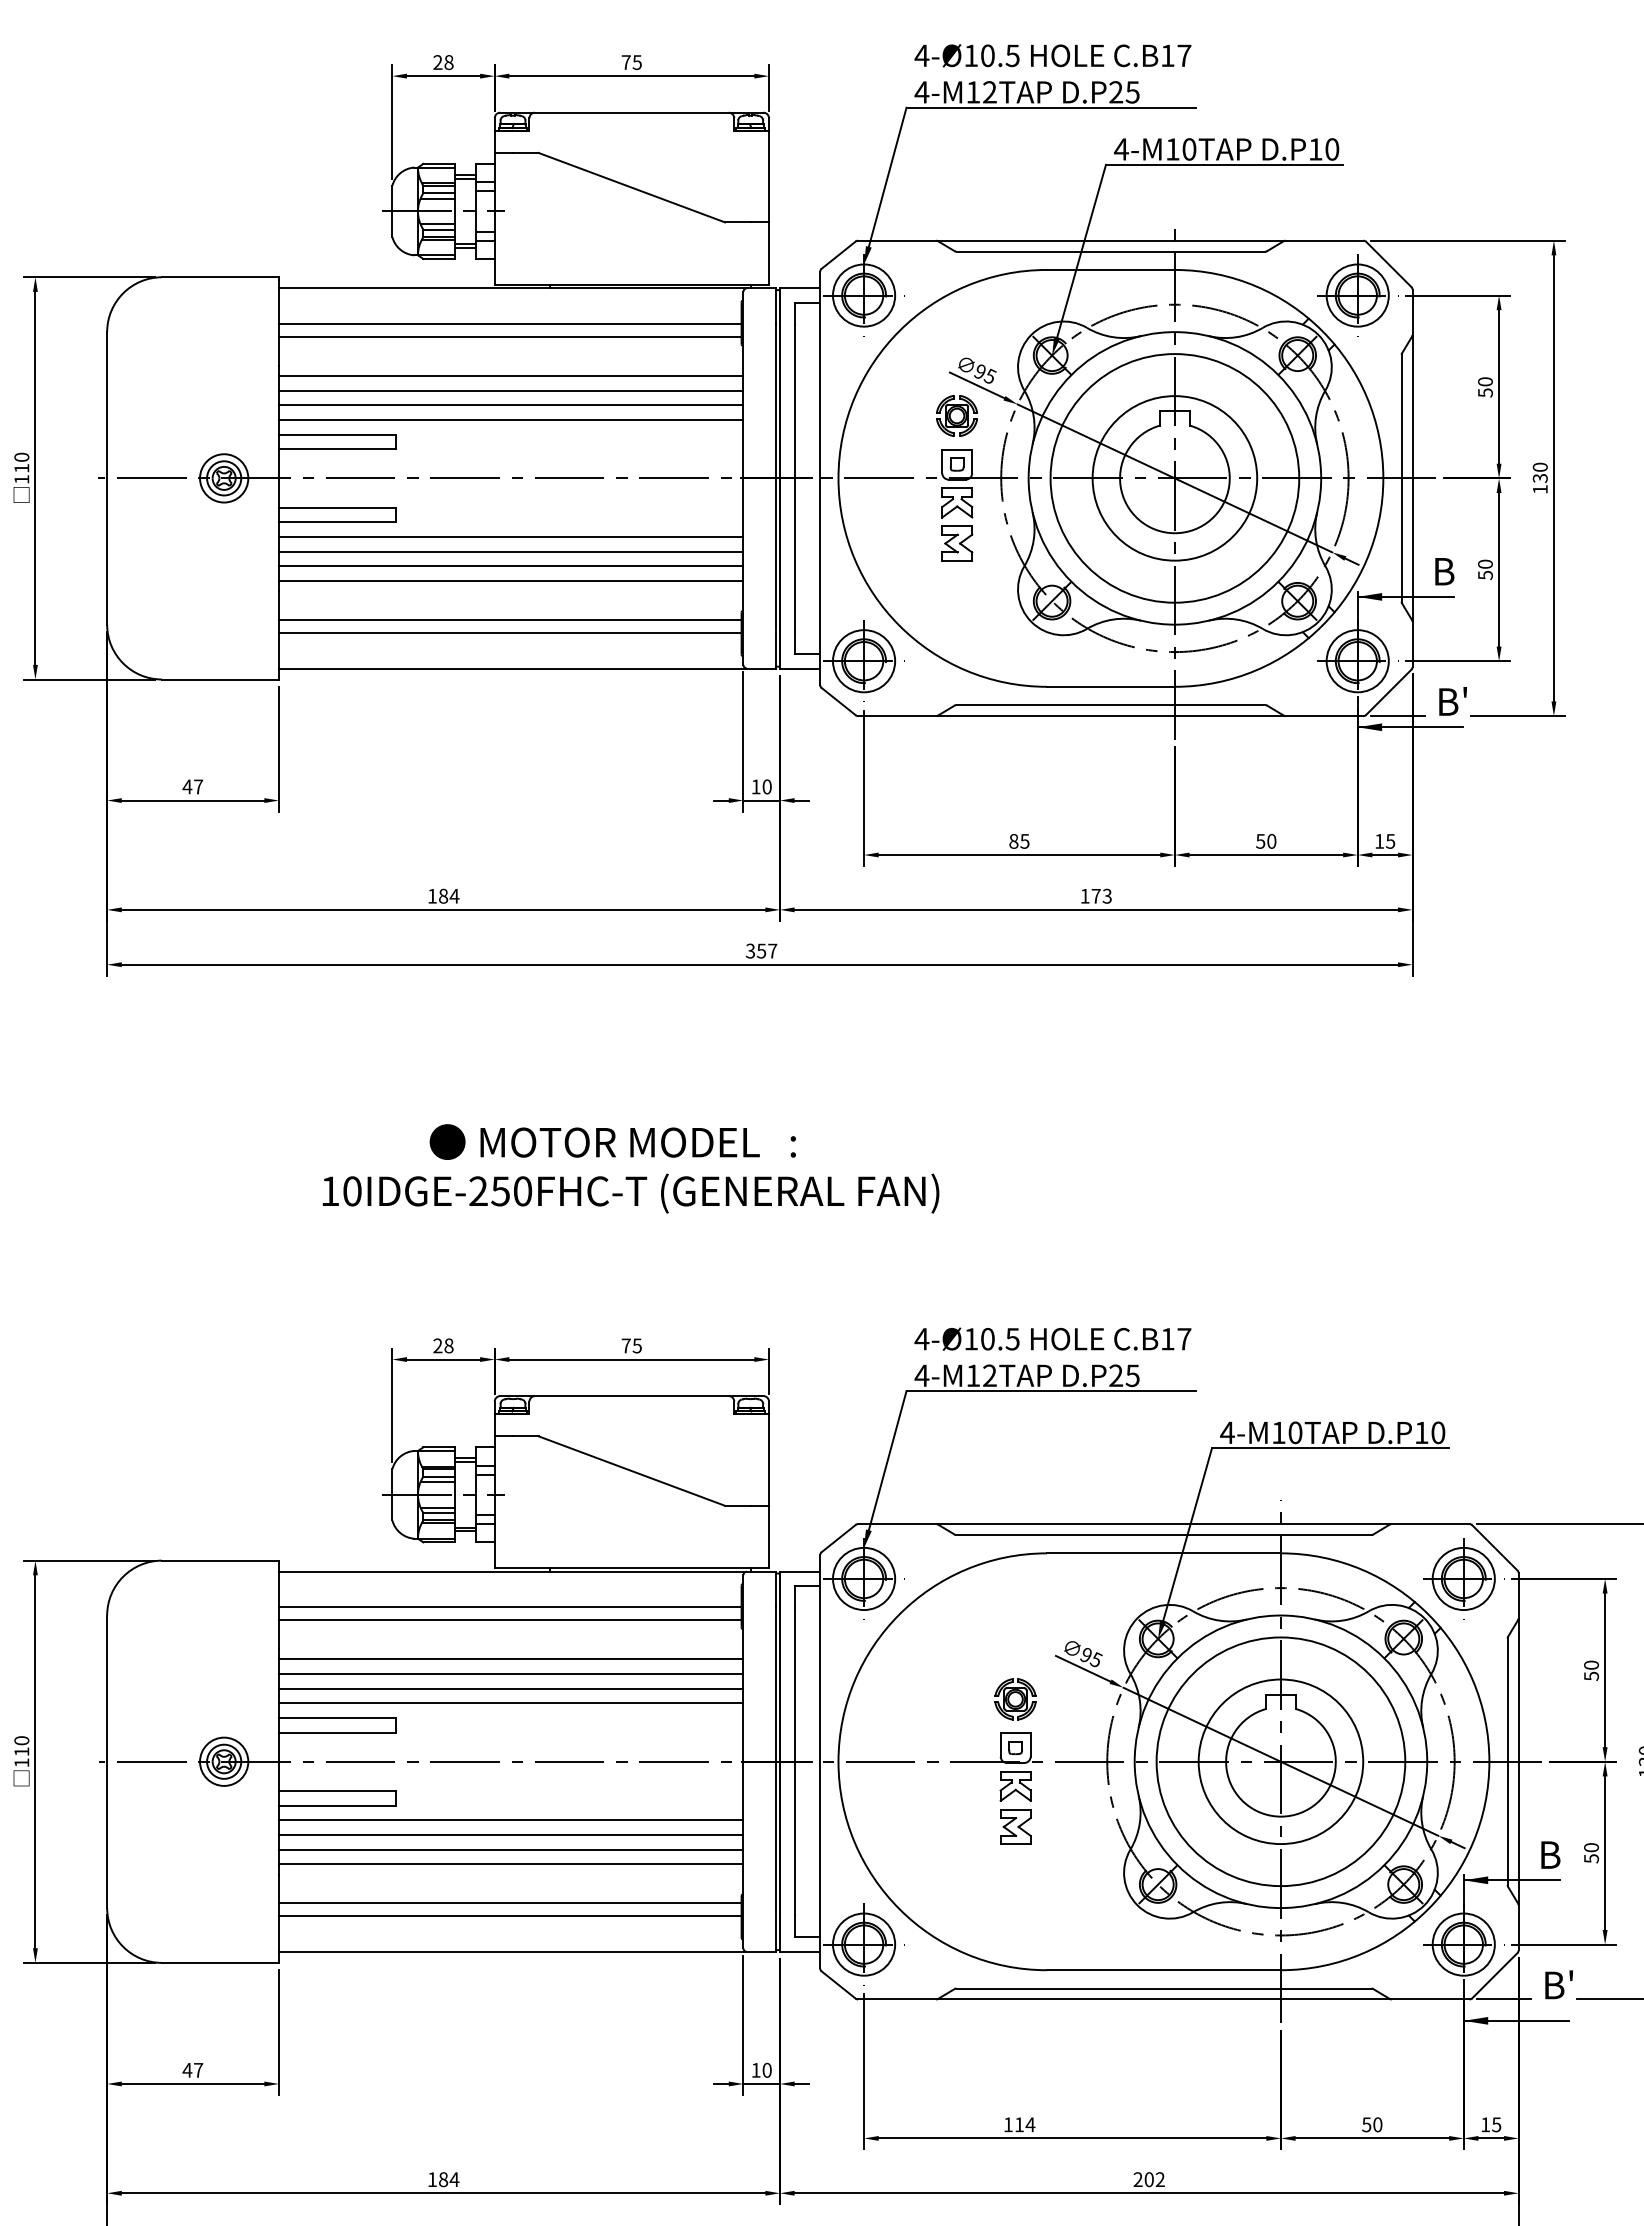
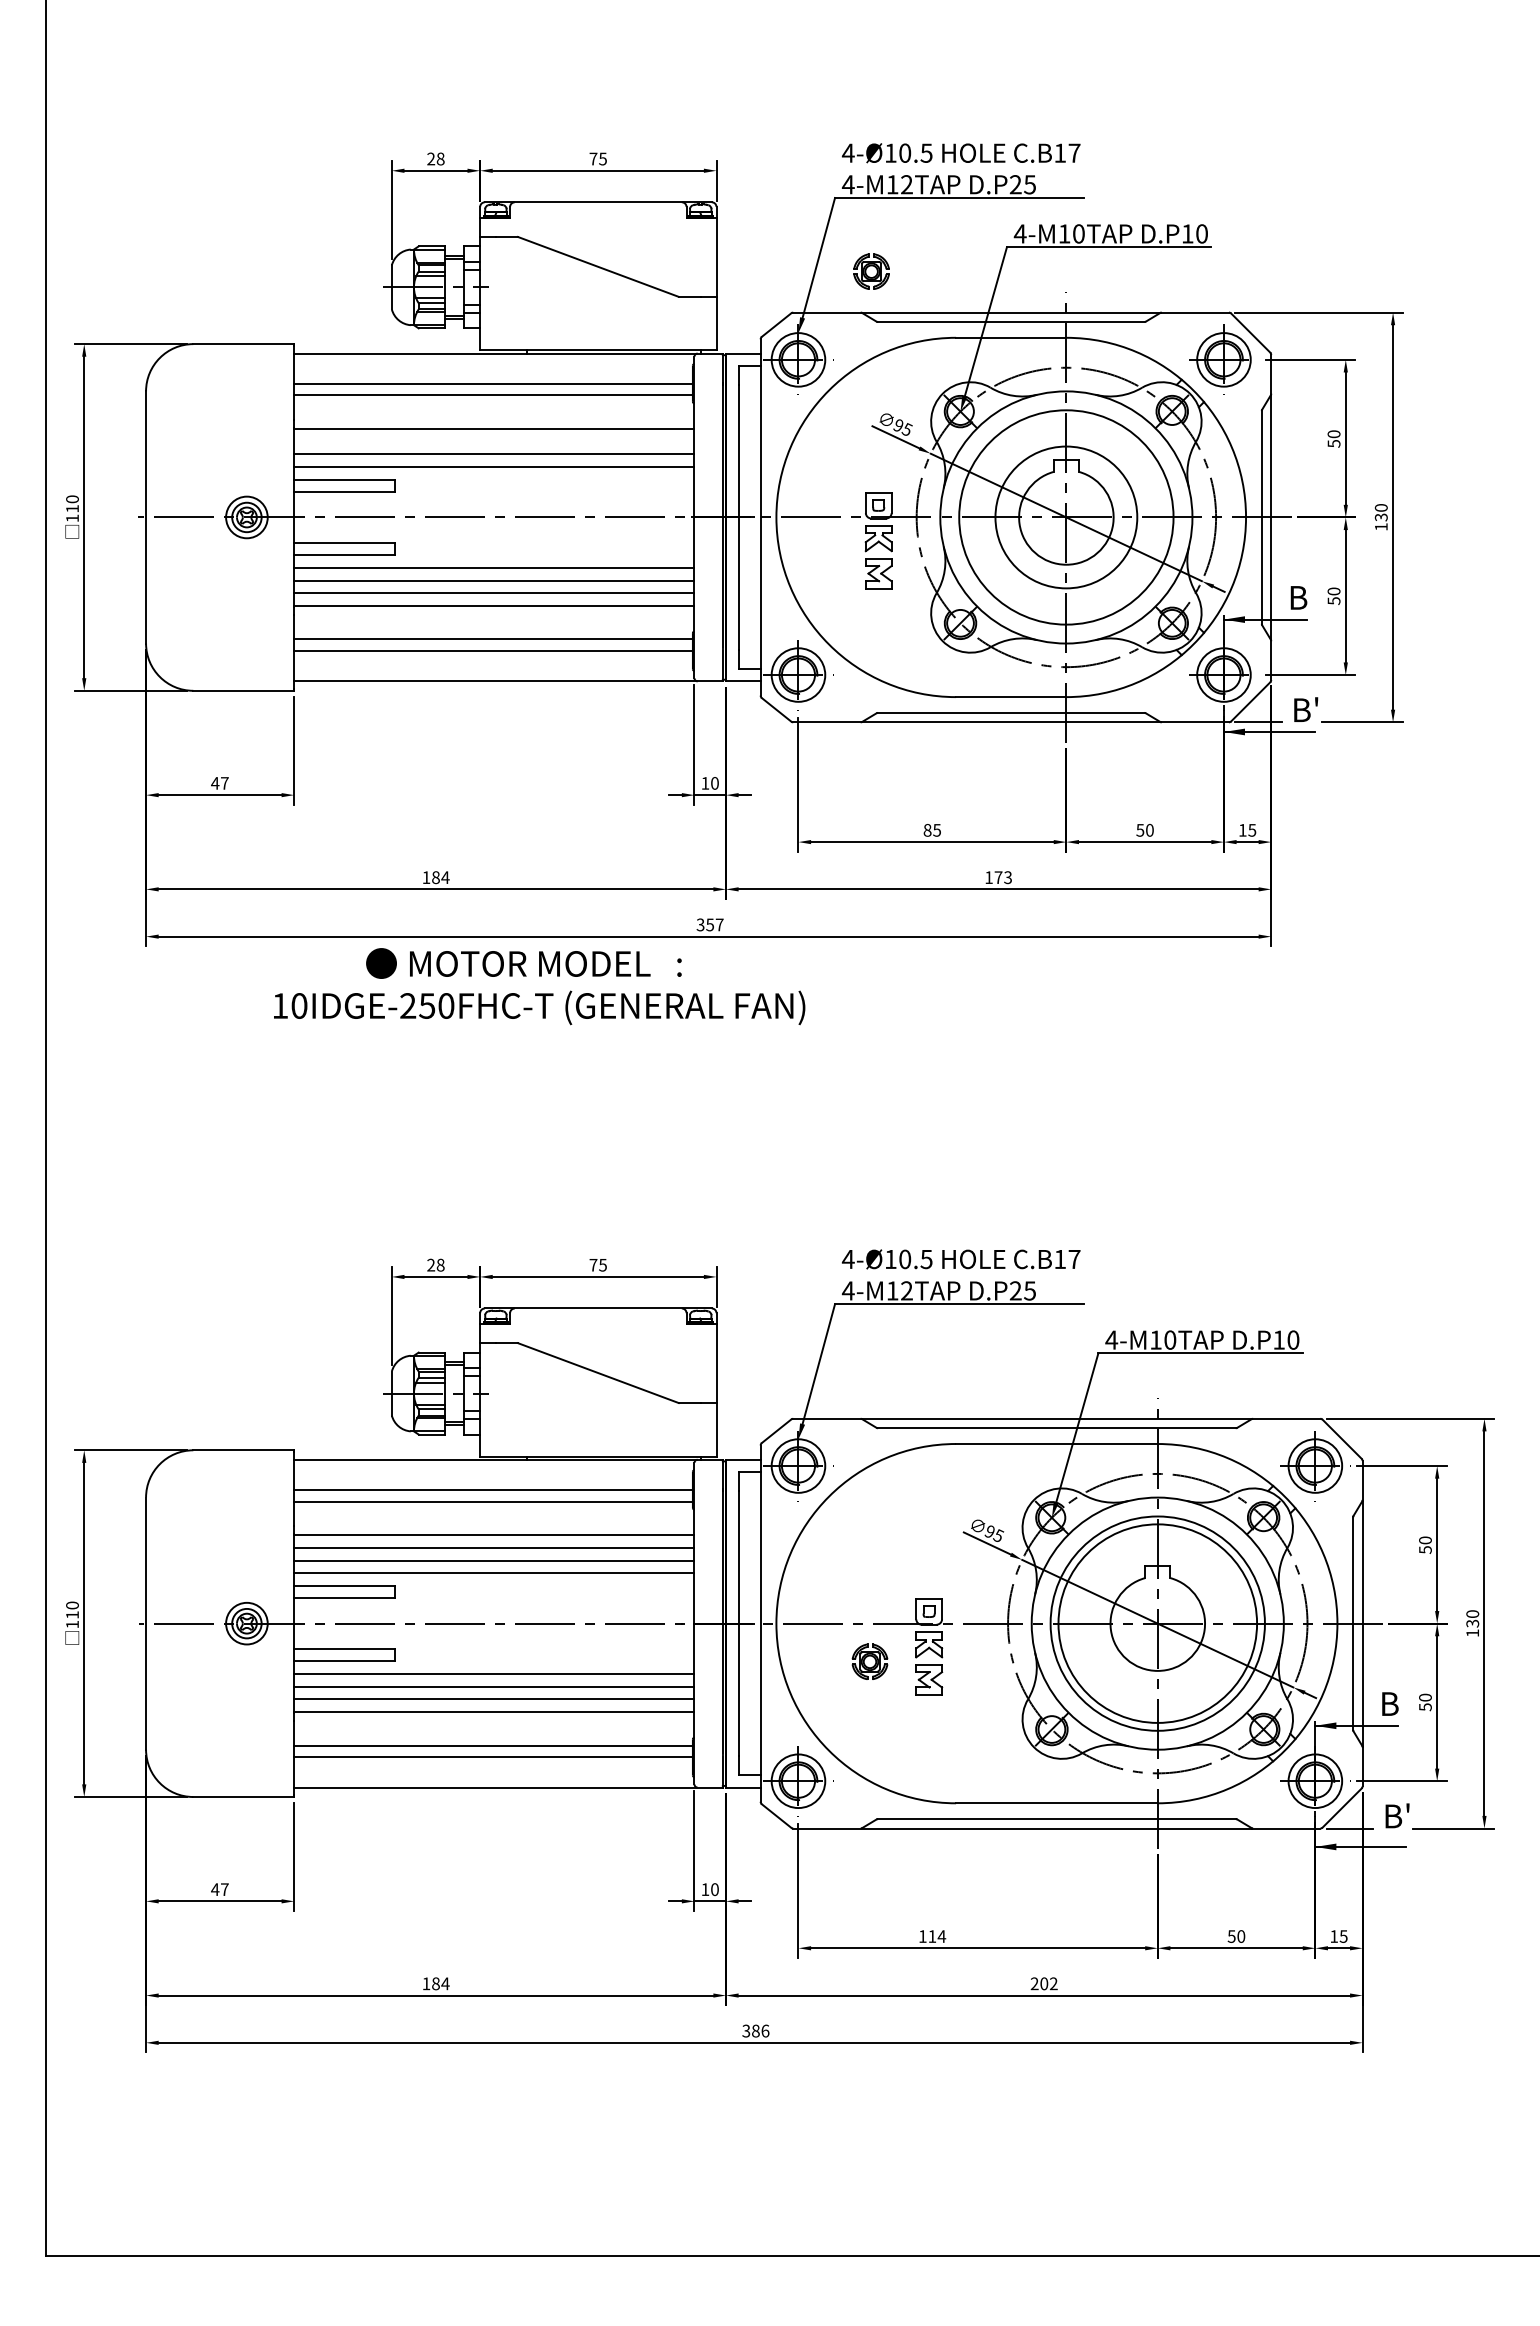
line: (511, 390) -> (494, 441), removed
part: (956, 415) -> (871, 271), moved
text: (630, 1168) -> (539, 986), moved
part: (1014, 1698) -> (869, 1661), moved
circle: (1280, 1761) -> (1157, 1623), size x1.4

